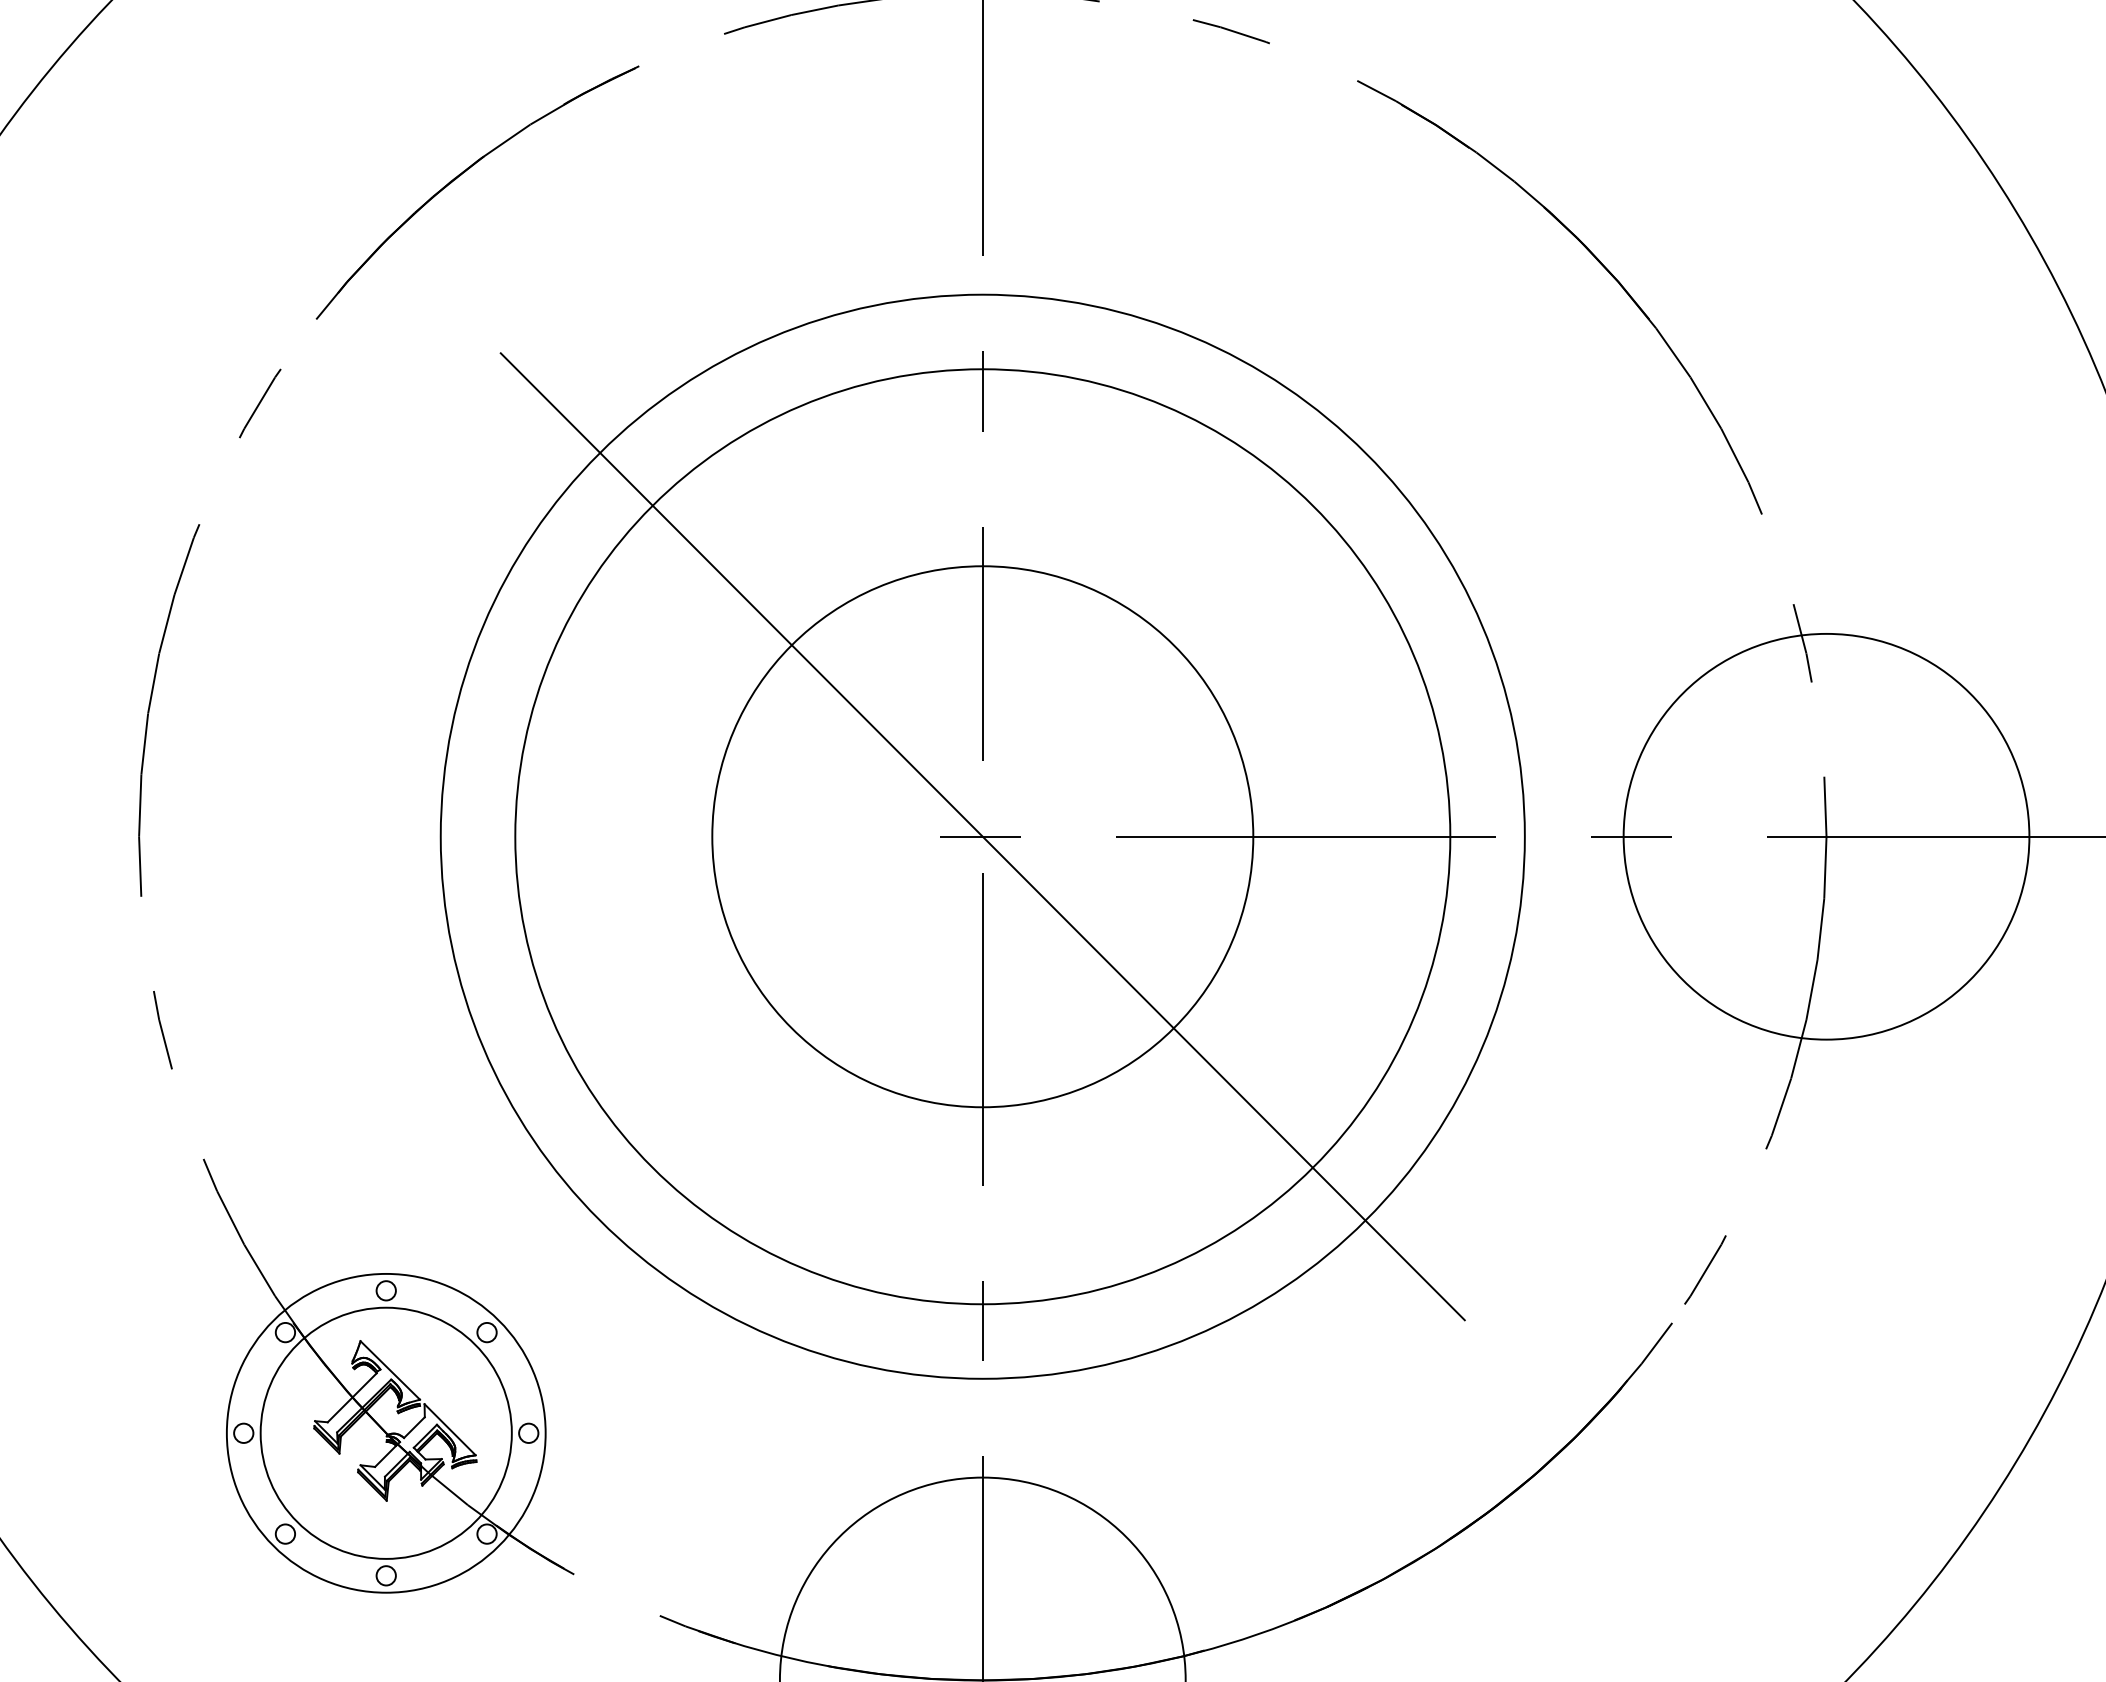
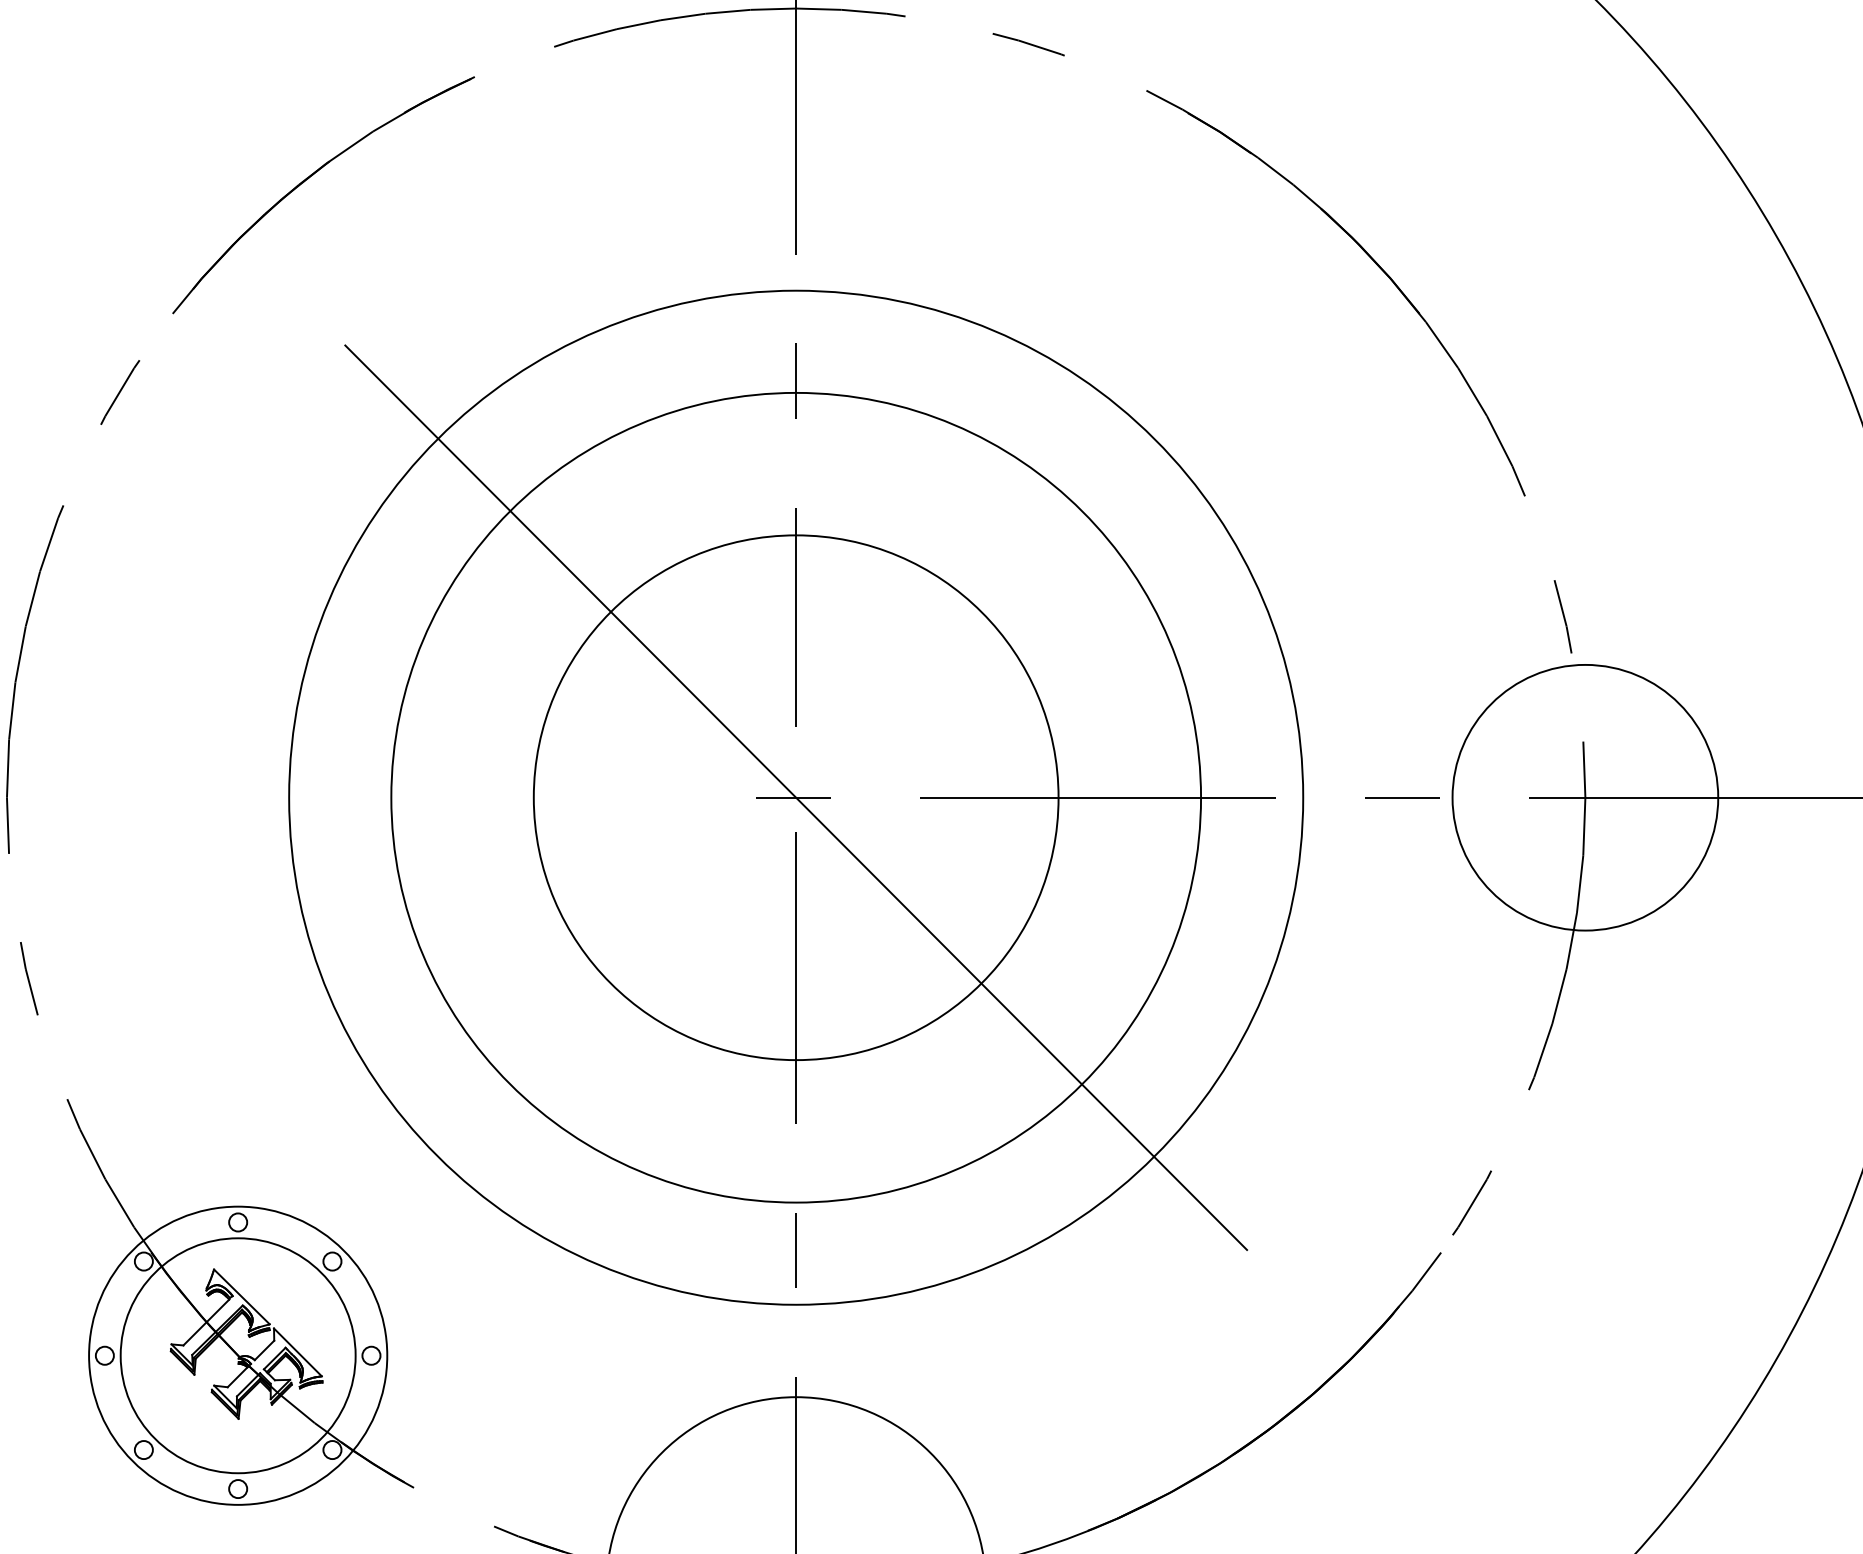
circle: (982, 836) -> (795, 797), size x0.6
circle: (982, 836) -> (795, 797), size x1.6
circle: (1826, 836) -> (1585, 797), size x0.7

